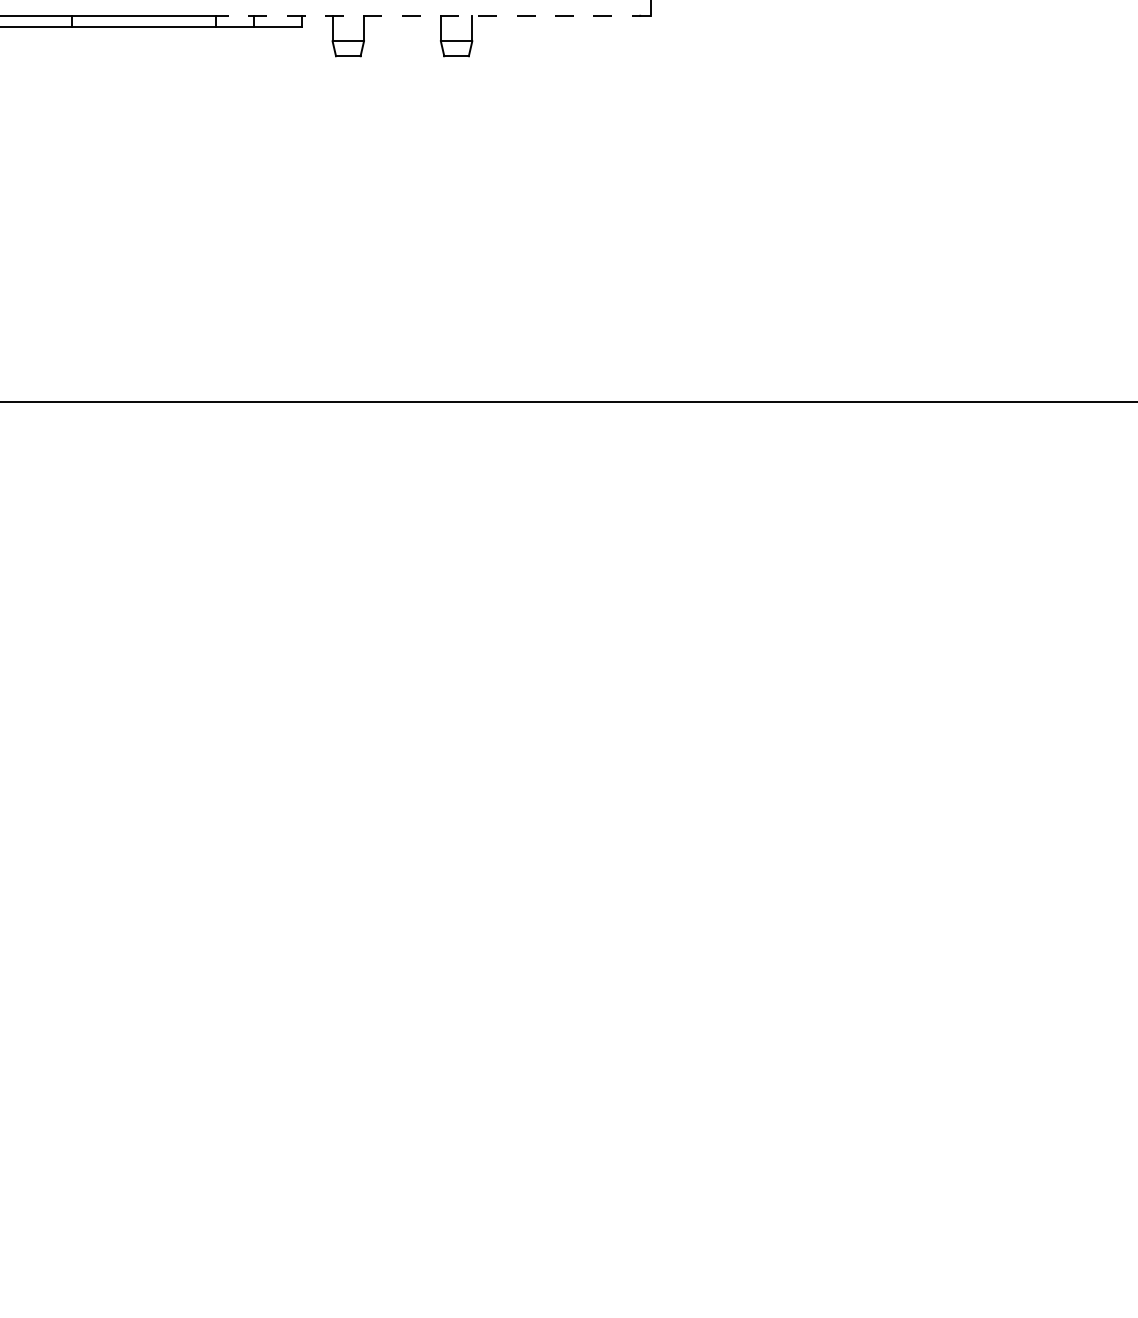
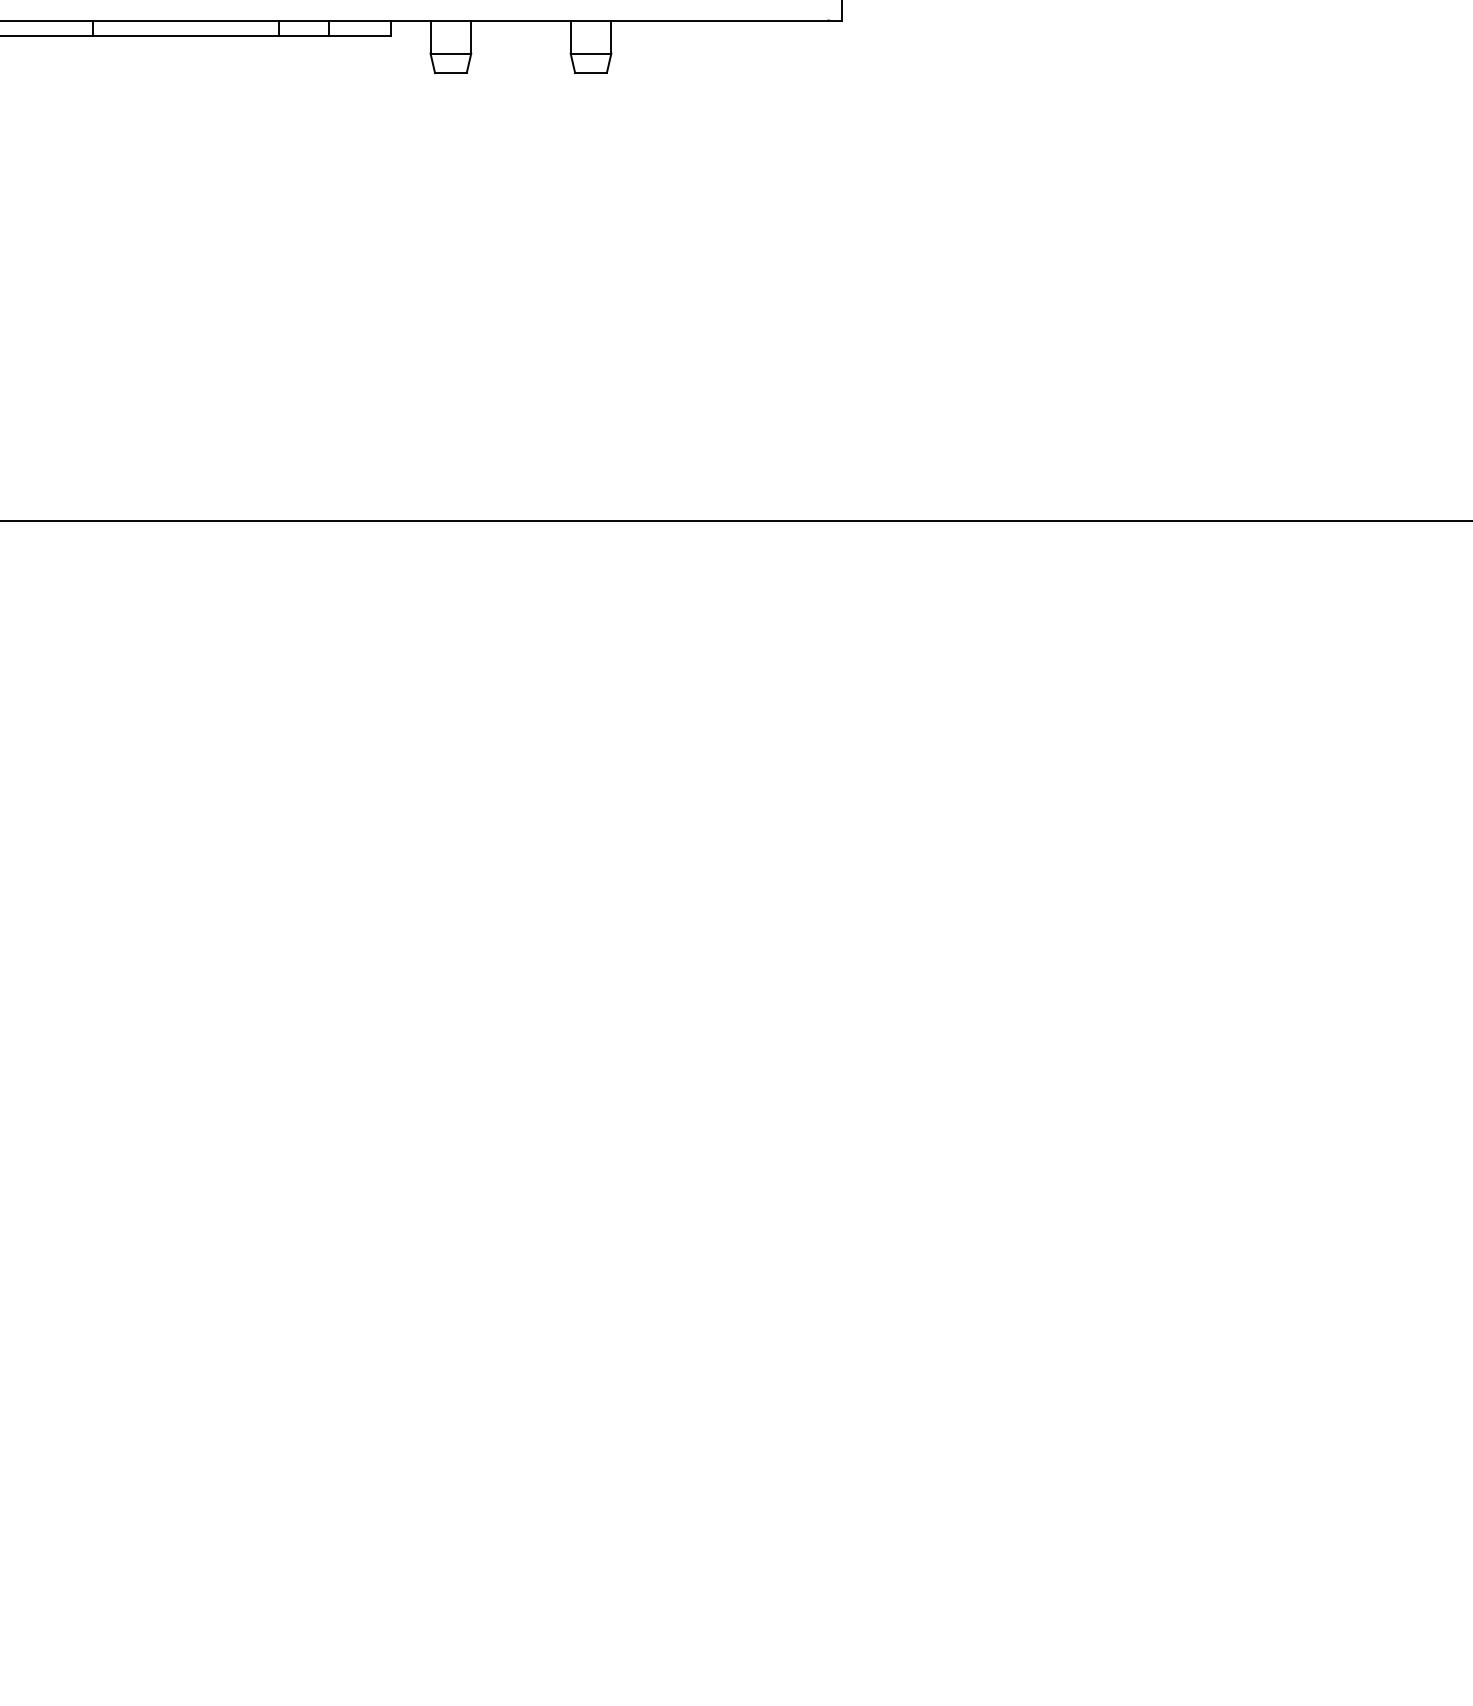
line: (433, 15) -> (560, 20), dashed -> solid

